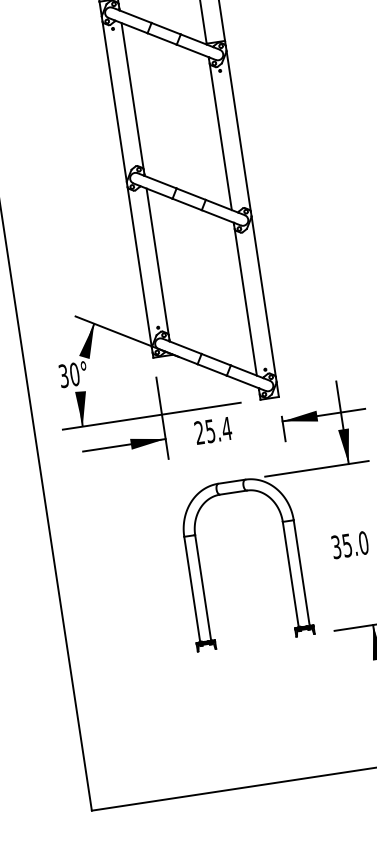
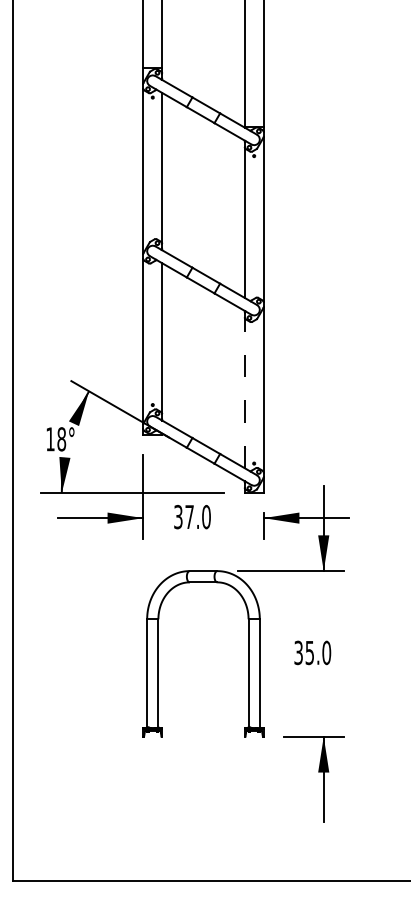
line: (245, 302) -> (244, 392), solid -> dashed
text: (69, 375) -> (56, 439), 30° -> 18°
text: (213, 431) -> (192, 517), 25.4 -> 37.0

